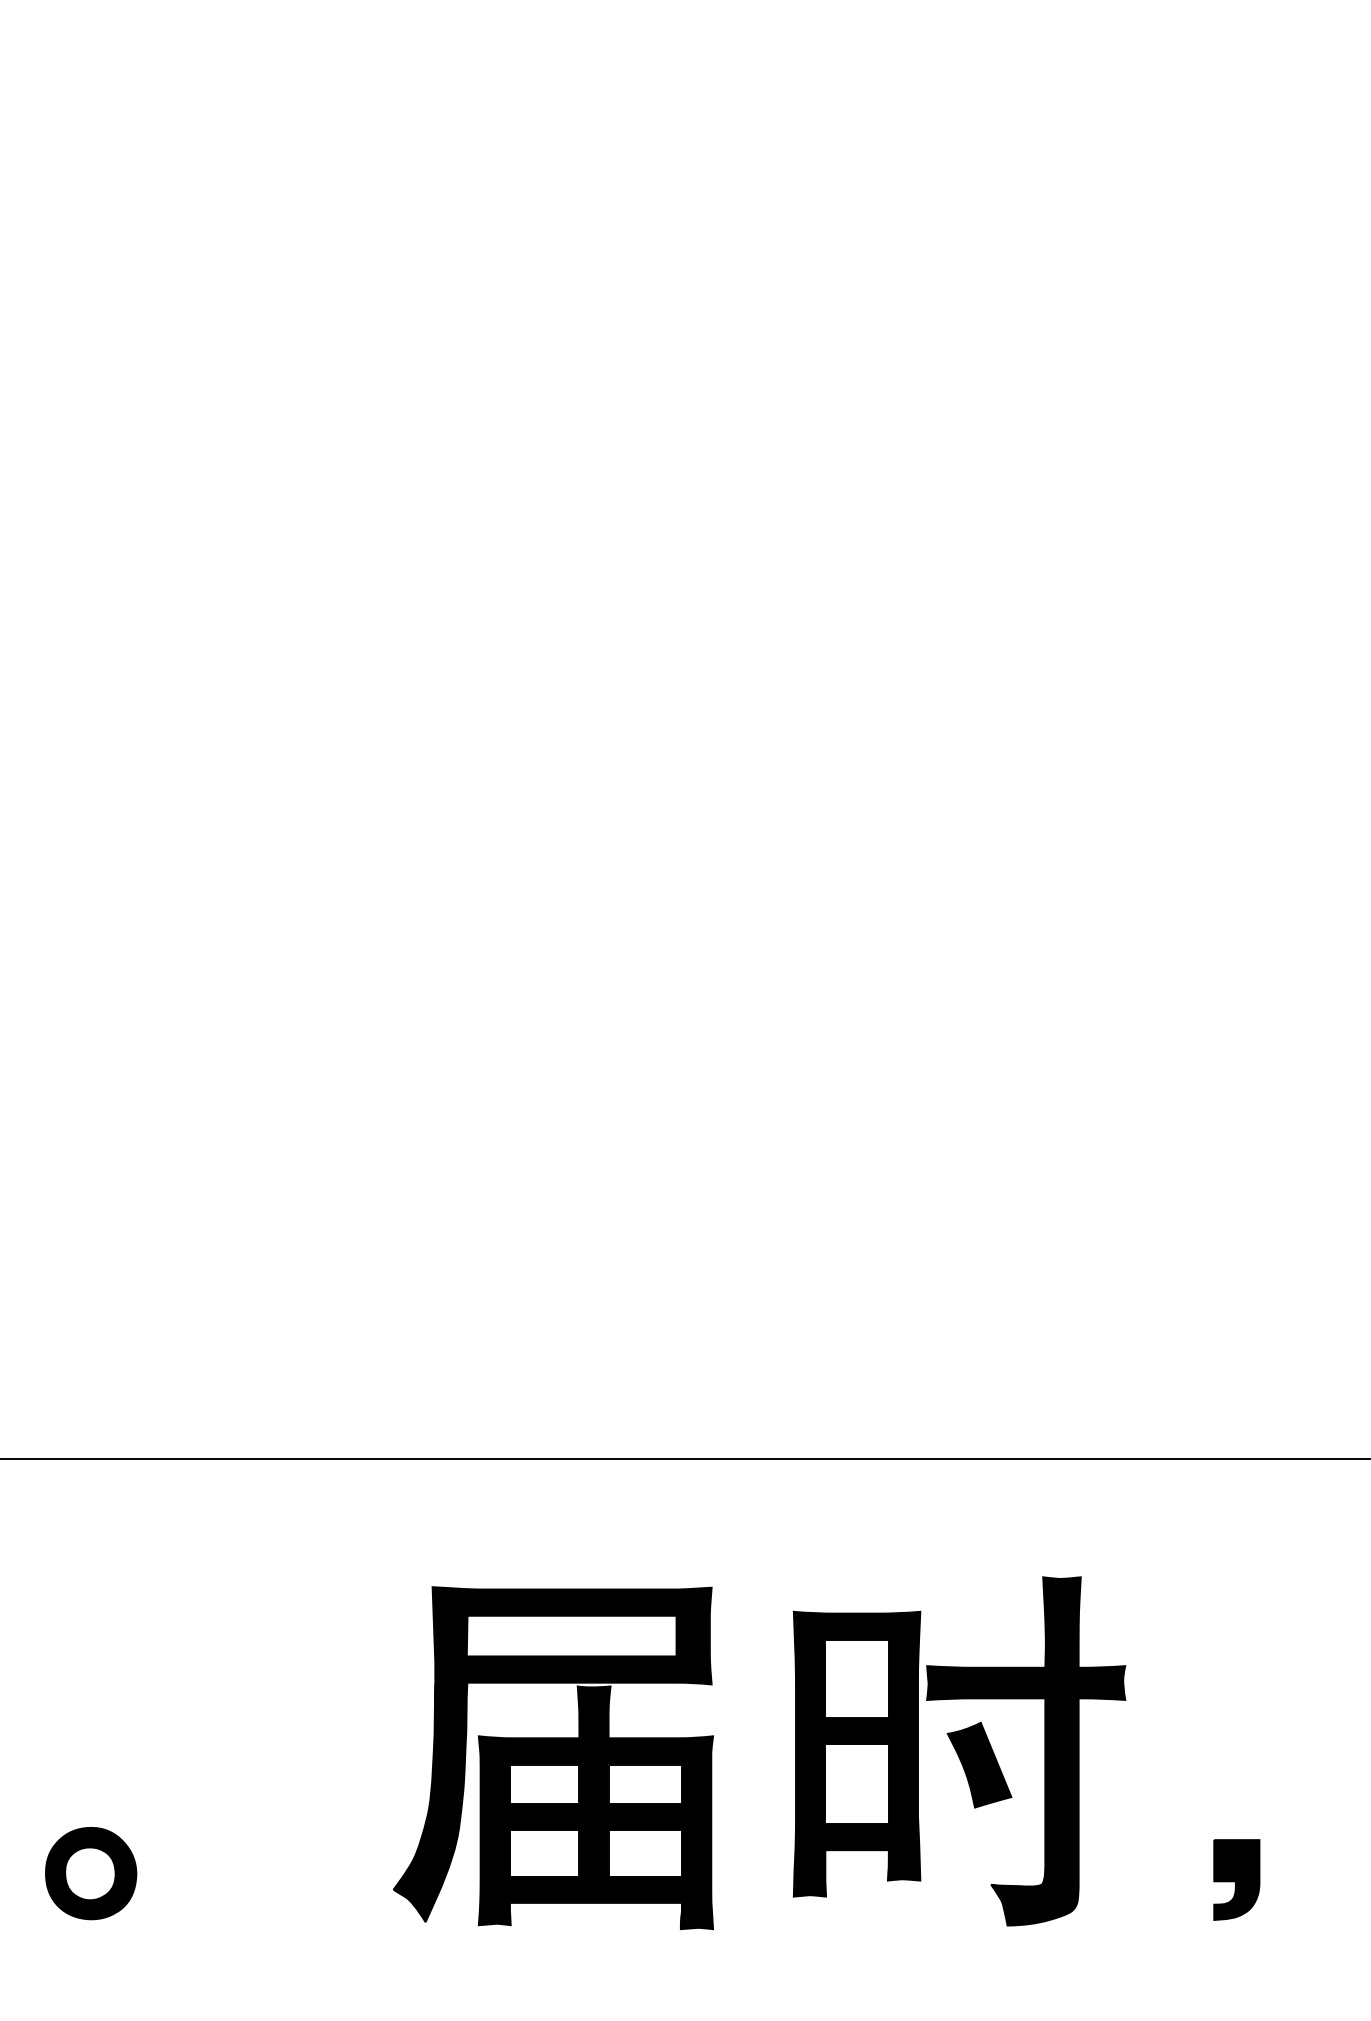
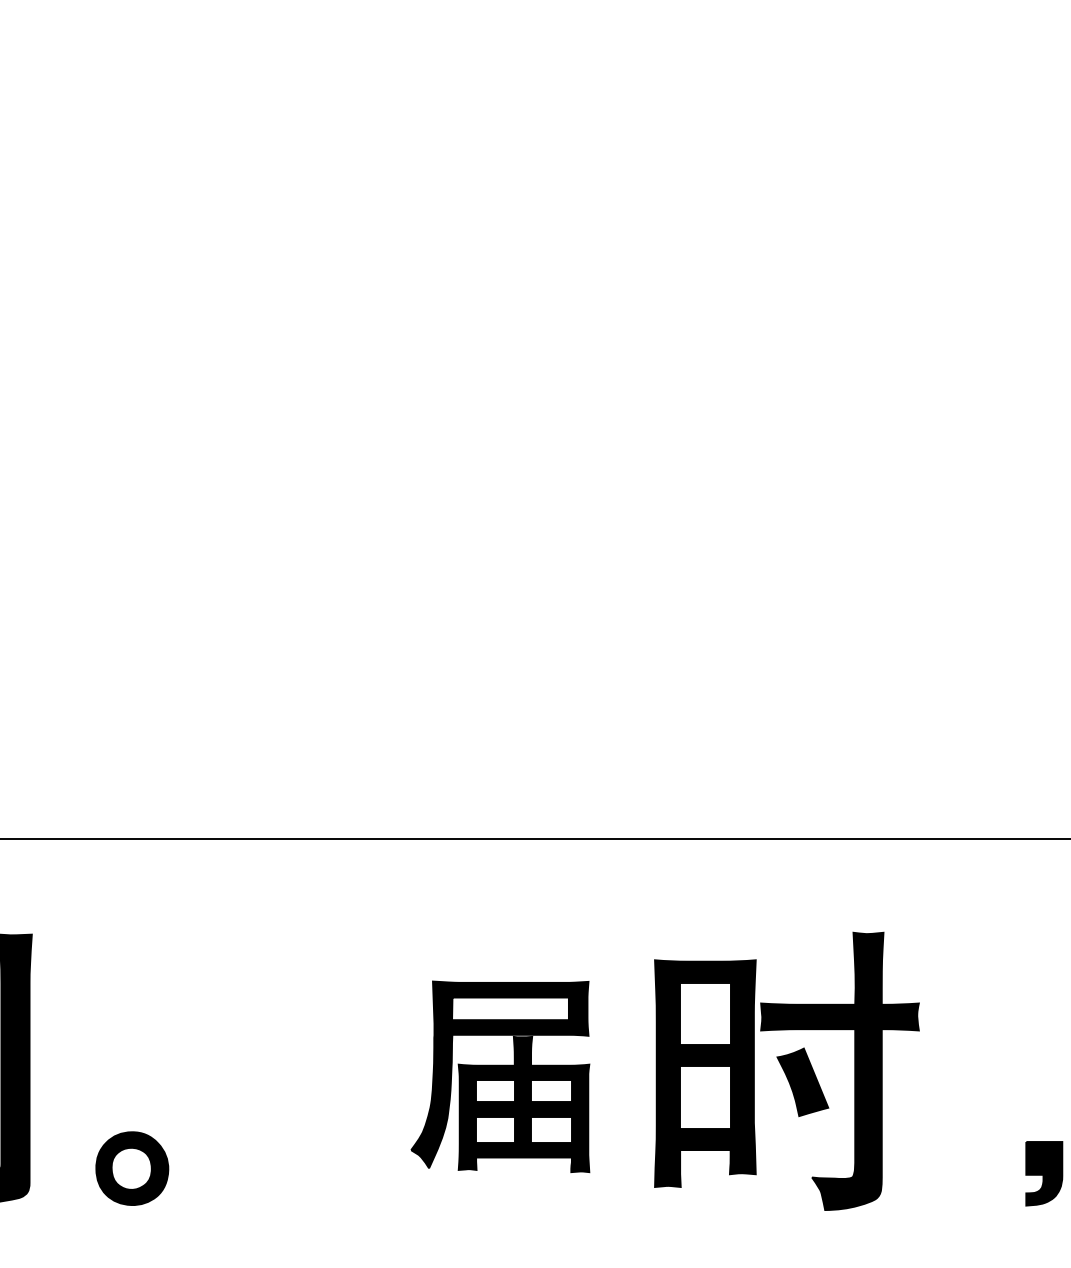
part: (959, 1751) -> (786, 1071), moved
part: (553, 1758) -> (500, 1077), size x0.7

